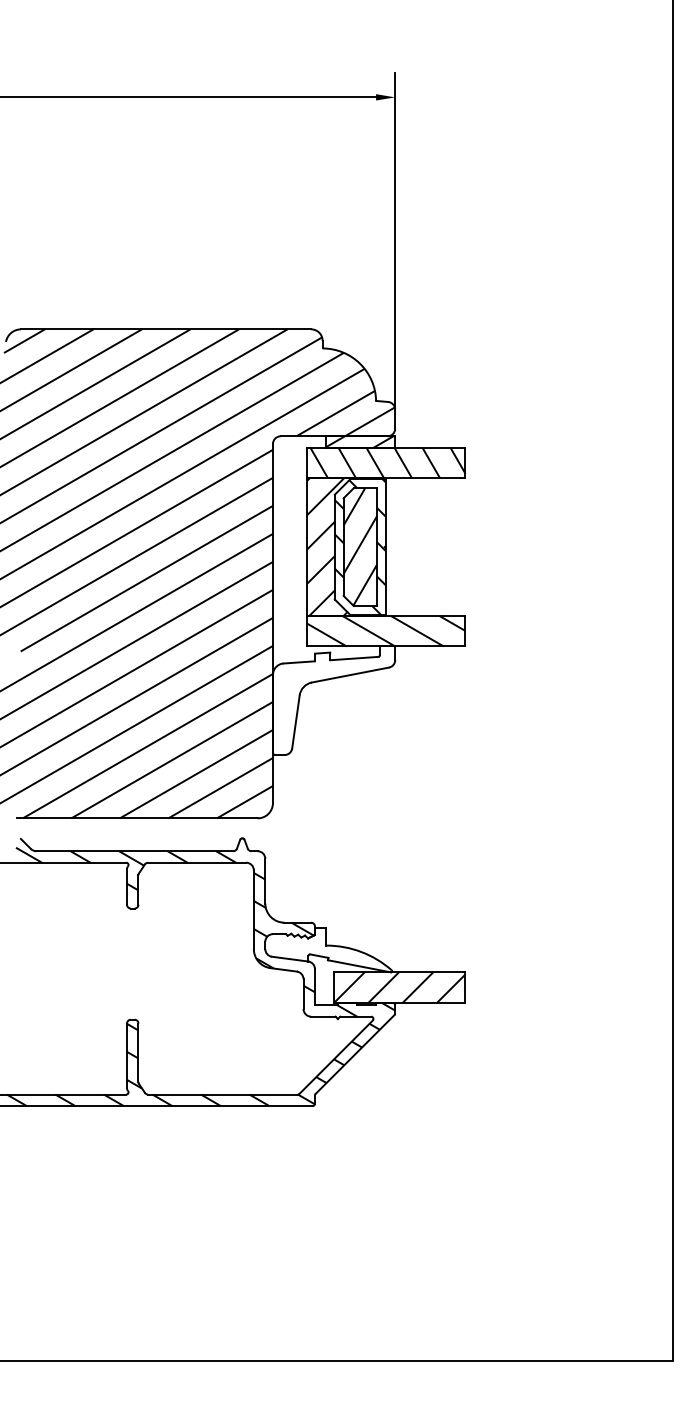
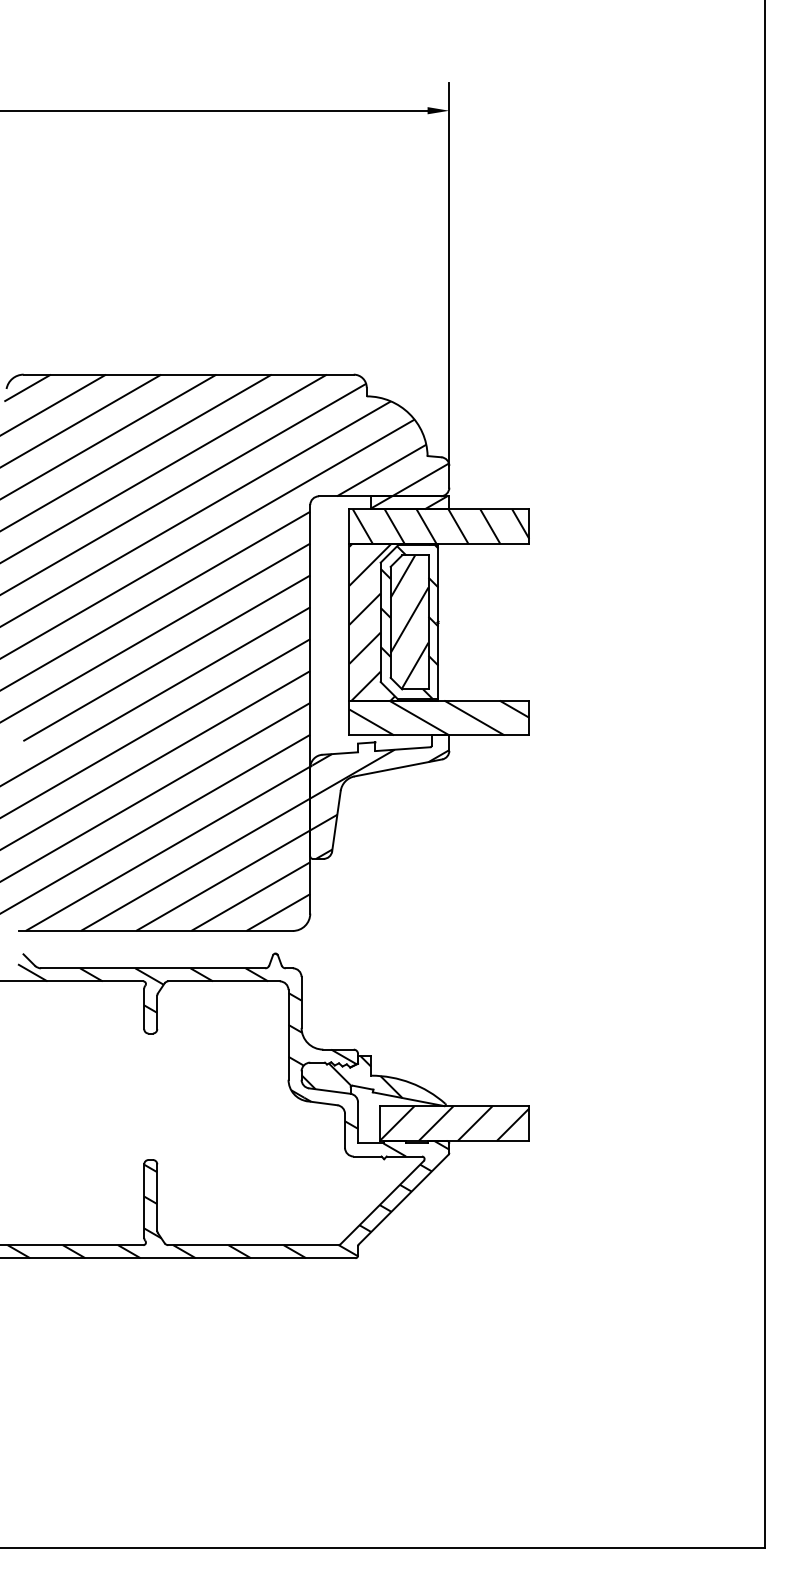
hatch: (333, 707) -> (379, 804), added
hatch: (309, 946) -> (351, 1076), added

